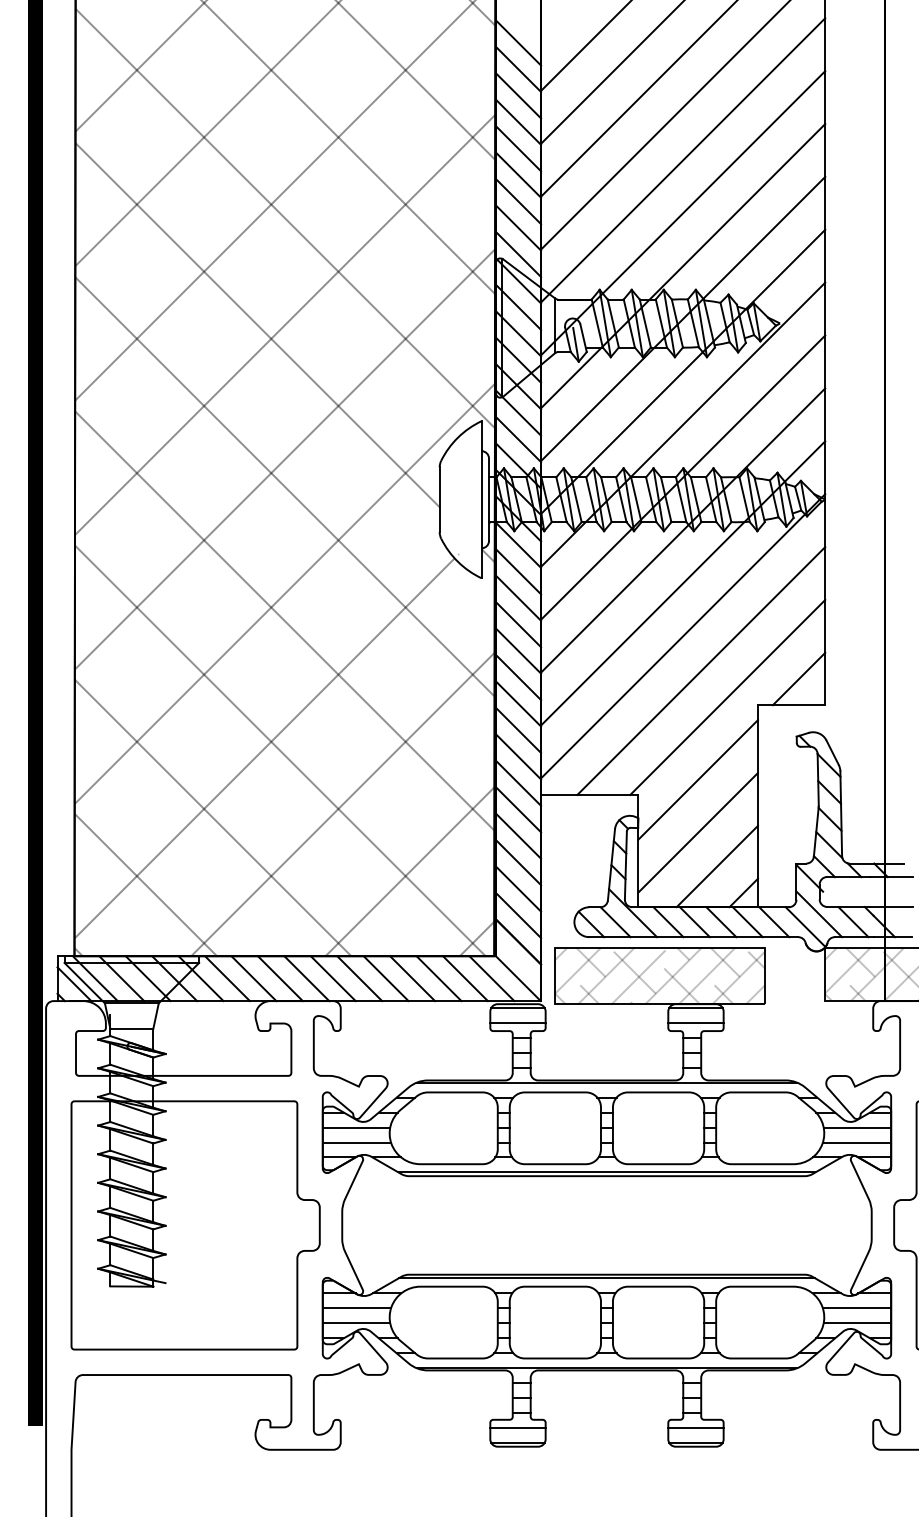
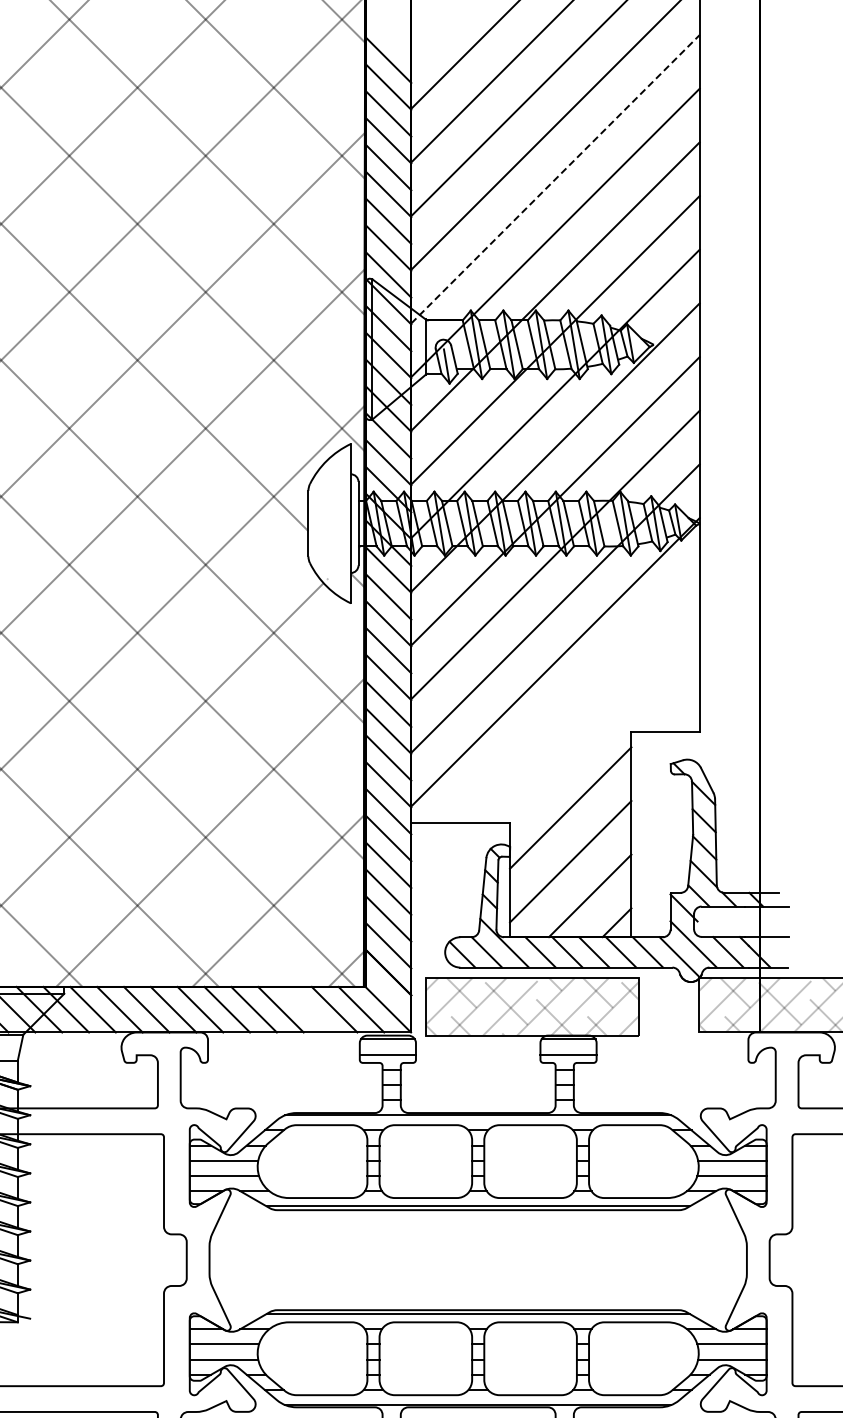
line: (683, 160) -> (555, 179), solid -> dashed
line: (701, 670) -> (574, 696), removed
line: (798, 678) -> (672, 705), removed
line: (727, 696) -> (600, 723), removed
line: (438, 978) -> (307, 1009), removed

